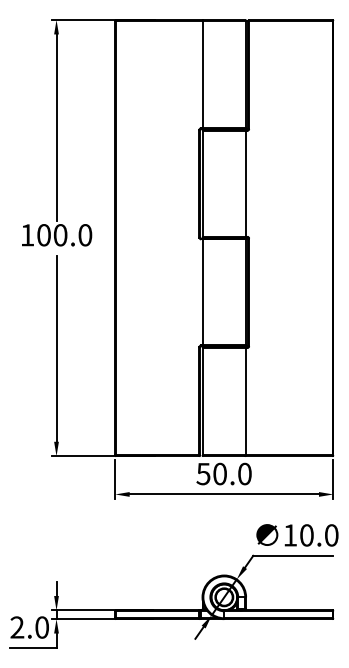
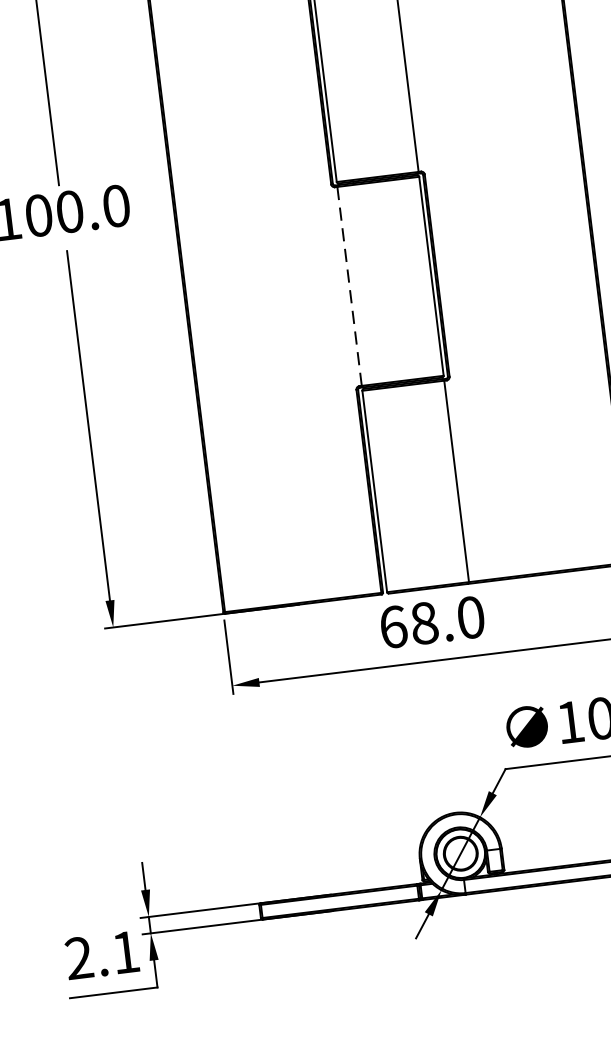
line: (202, 292) -> (349, 286), solid -> dashed
text: (211, 473) -> (408, 624), 50.0 -> 68.0
text: (41, 627) -> (124, 952), 2.0 -> 2.1

